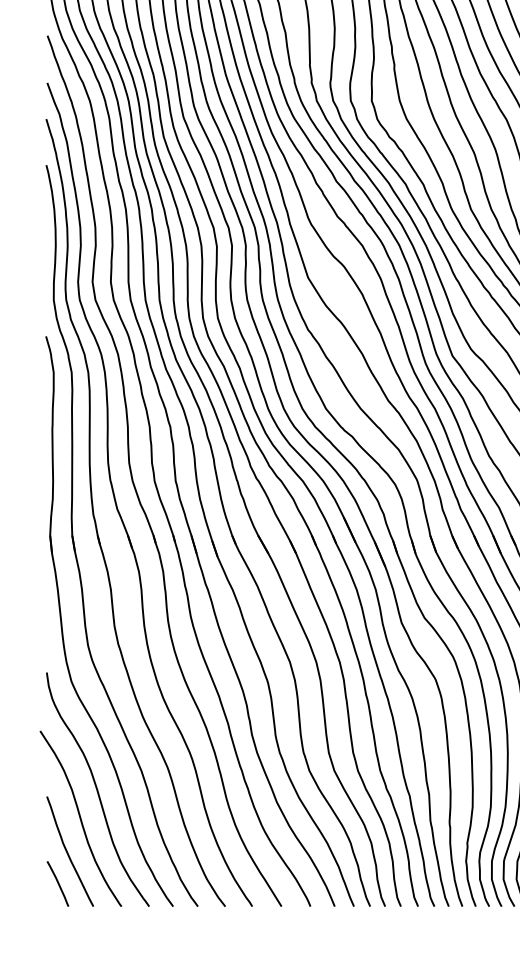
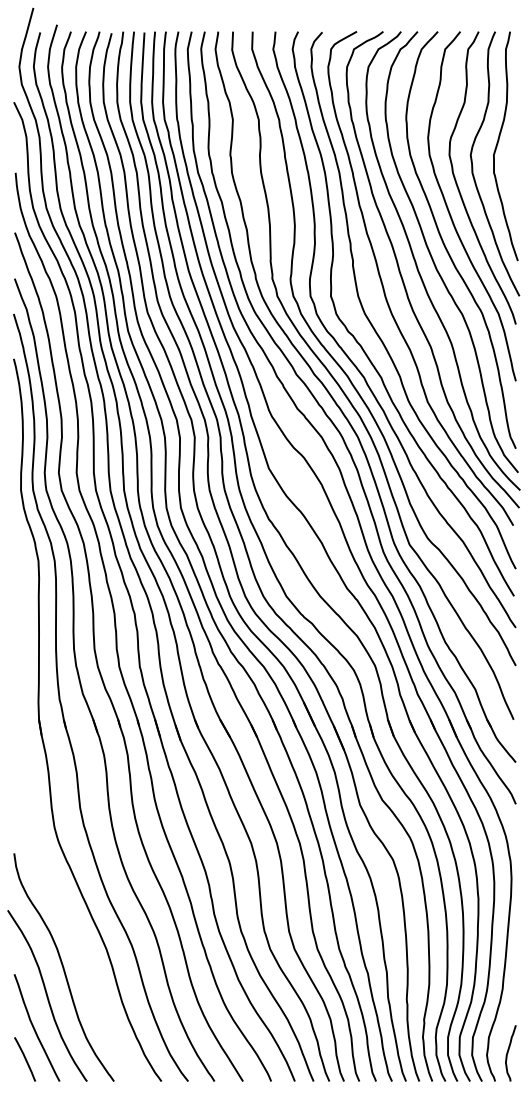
part: (62, 621) -> (29, 803), removed

